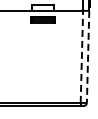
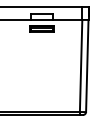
line: (82, 56) -> (81, 65), dashed -> solid
line: (88, 57) -> (87, 66), dashed -> solid

